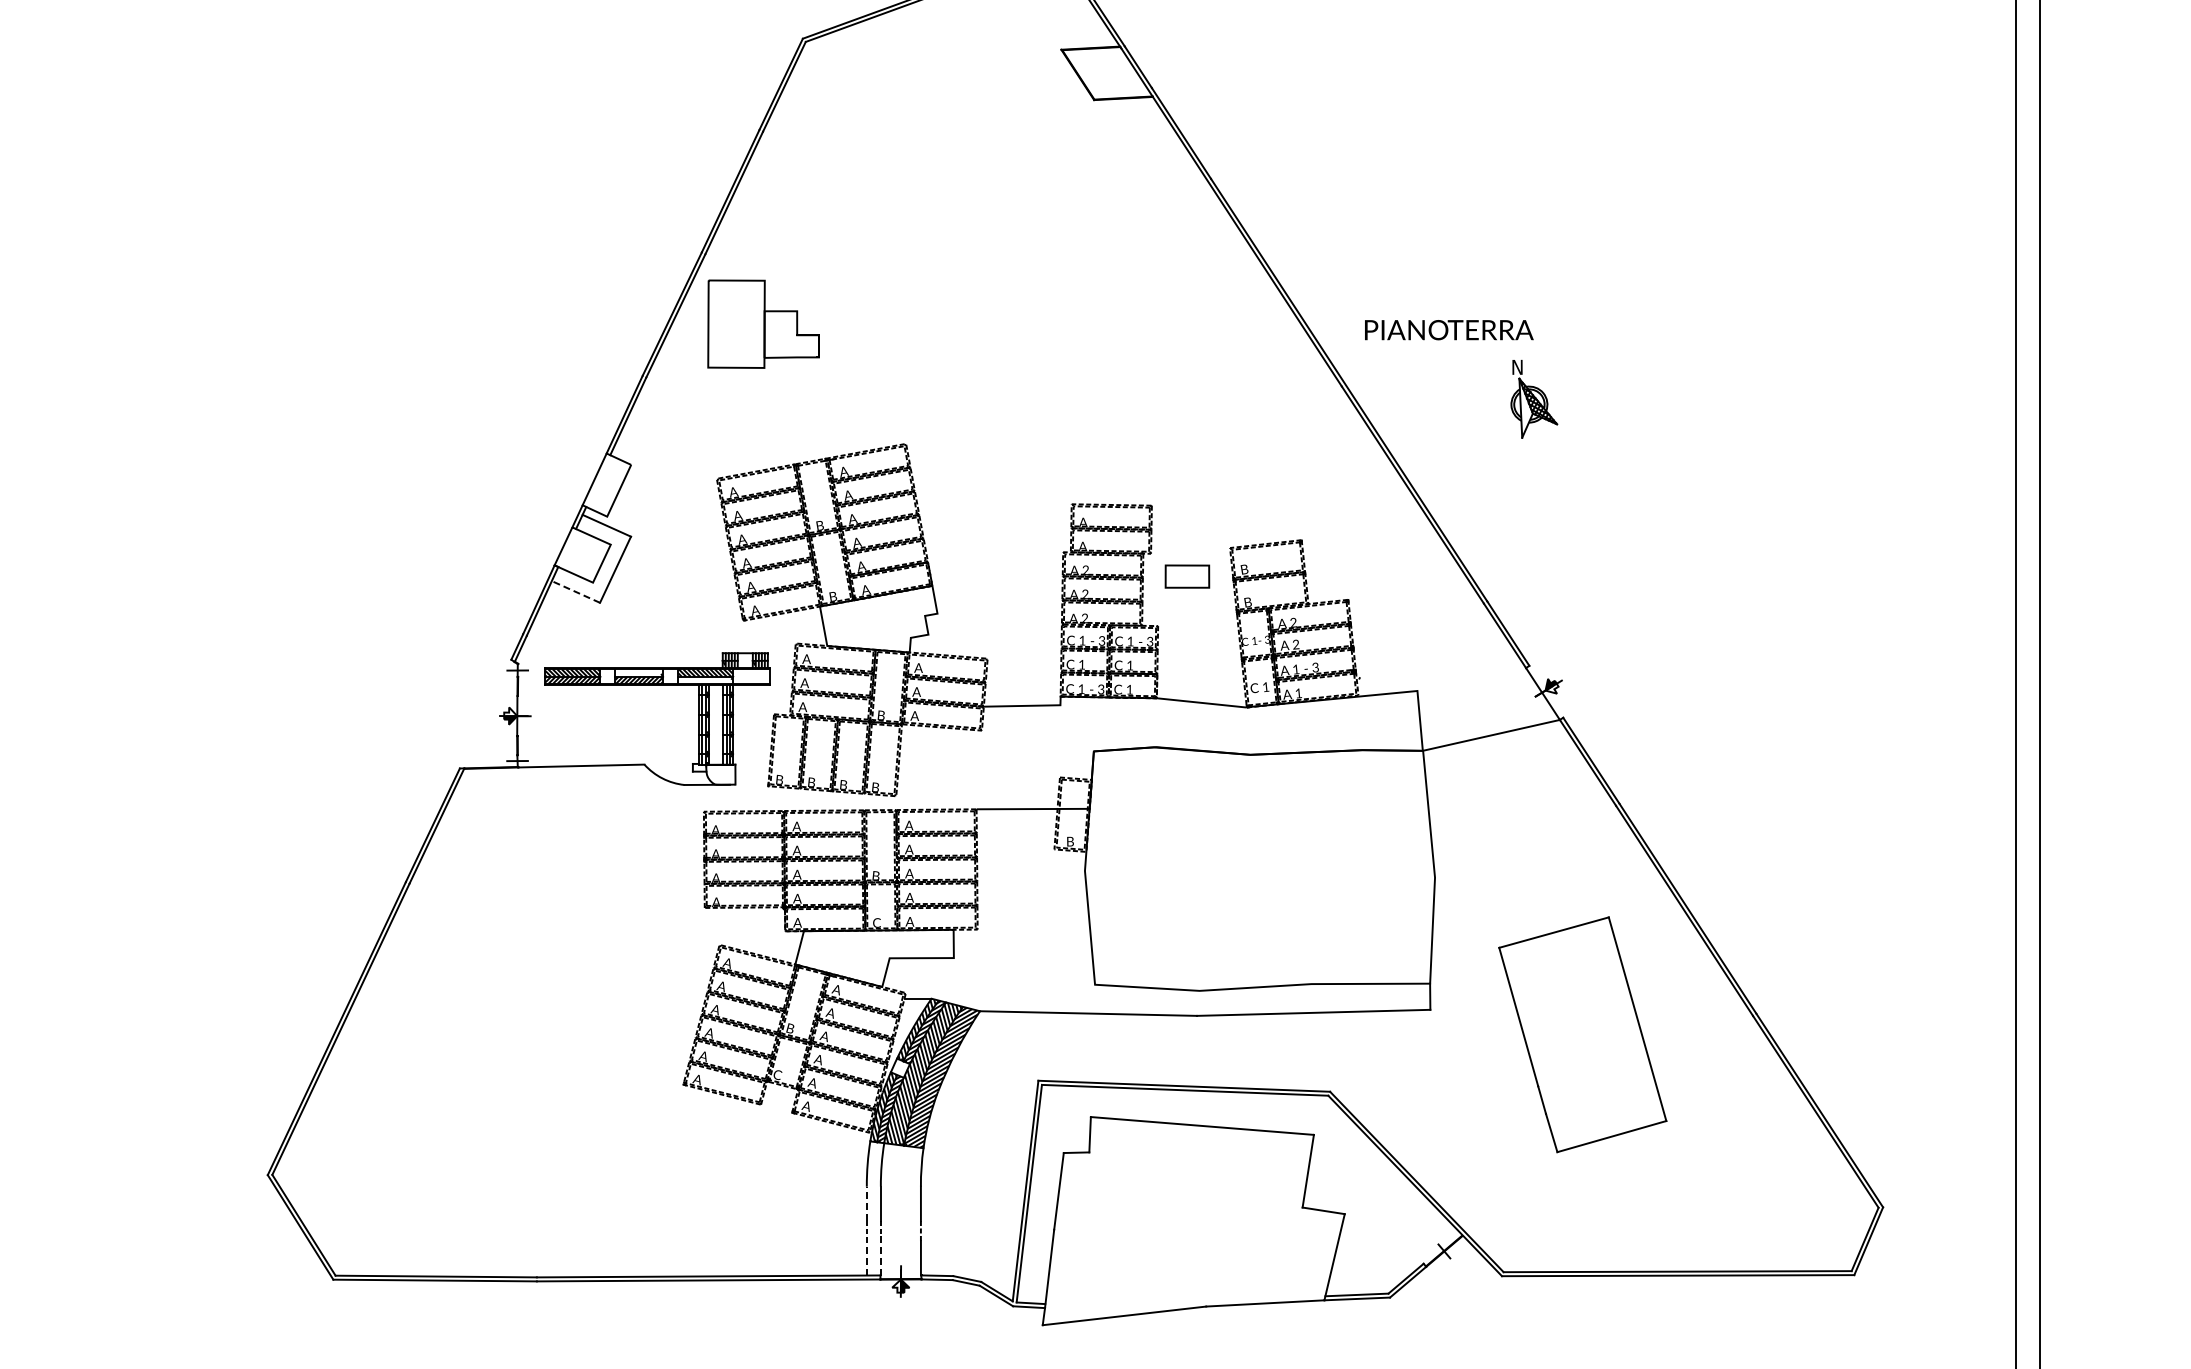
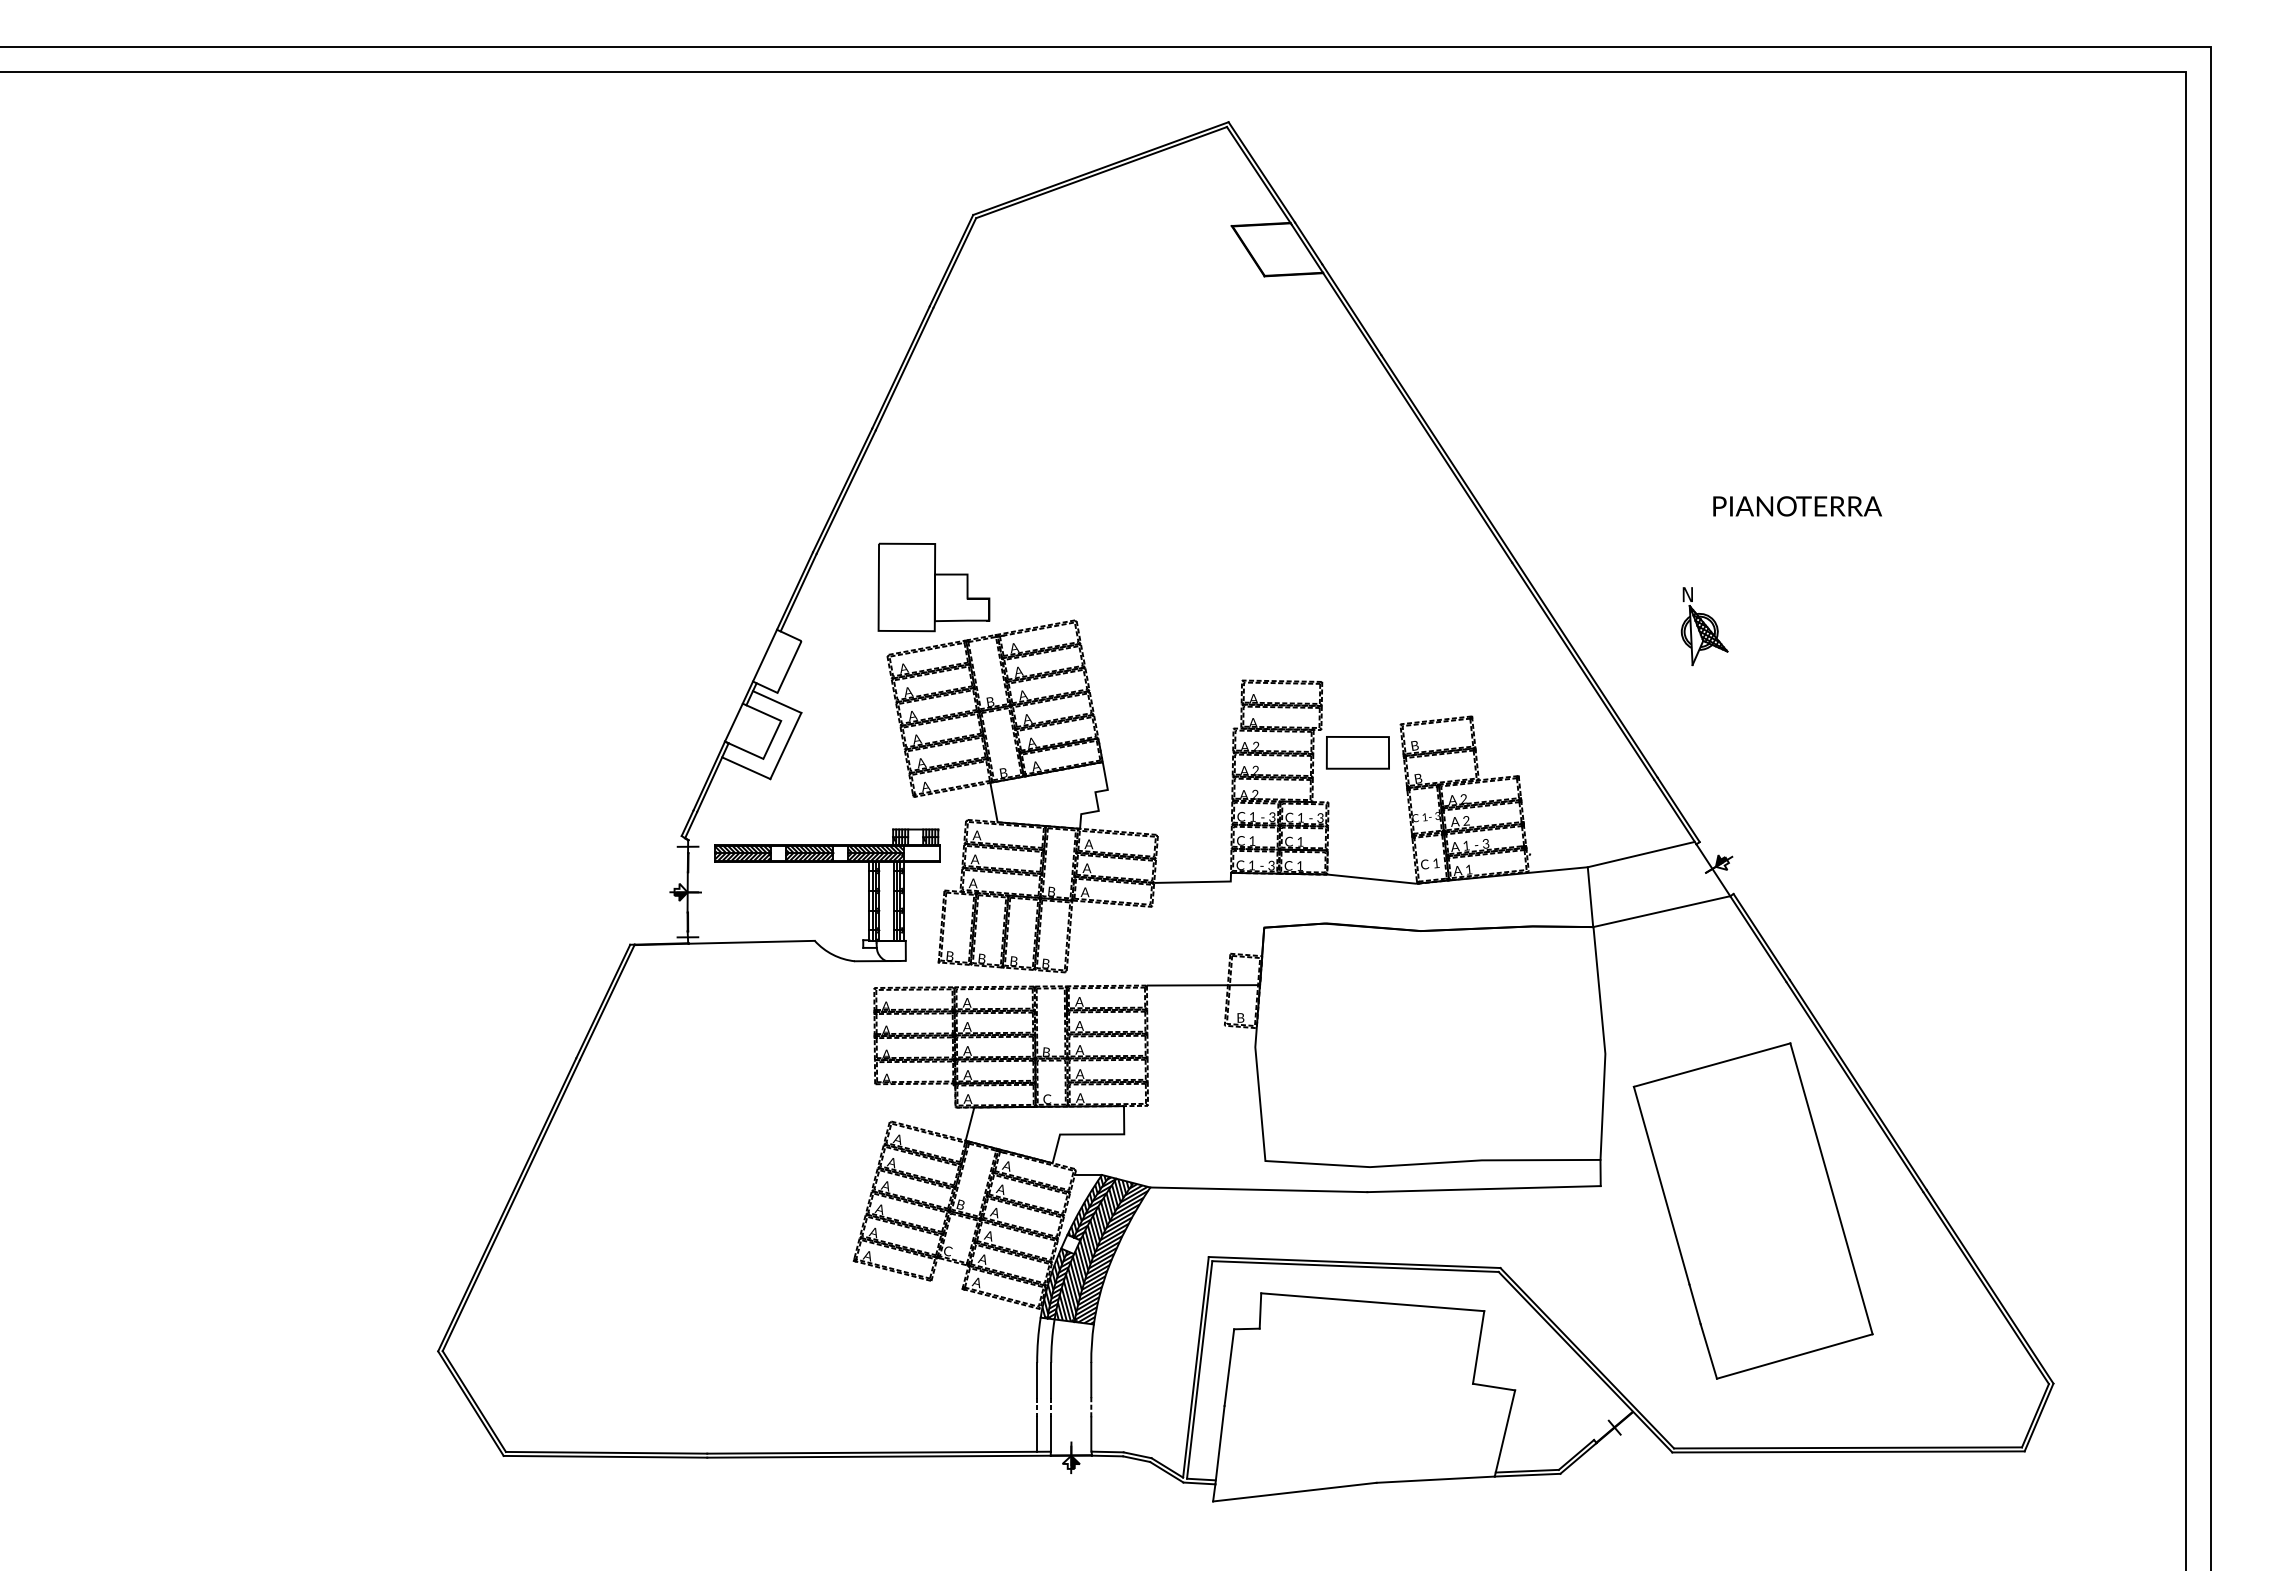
part: (763, 324) -> (933, 587), moved
text: (1449, 330) -> (1797, 506), moved
part: (1534, 399) -> (1704, 626), moved
part: (1187, 576) -> (1357, 752), size x1.43
line: (575, 592) -> (745, 768), dashed -> solid
hatch: (639, 673) -> (809, 849), added
line: (1470, 678) -> (1640, 854), added
hatch: (705, 680) -> (875, 856), added
part: (1582, 1034) -> (1752, 1210), size x1.43
line: (867, 1203) -> (1037, 1379), dashed -> solid
line: (867, 1258) -> (1037, 1434), dashed -> solid
line: (881, 1258) -> (1051, 1434), dashed -> solid

